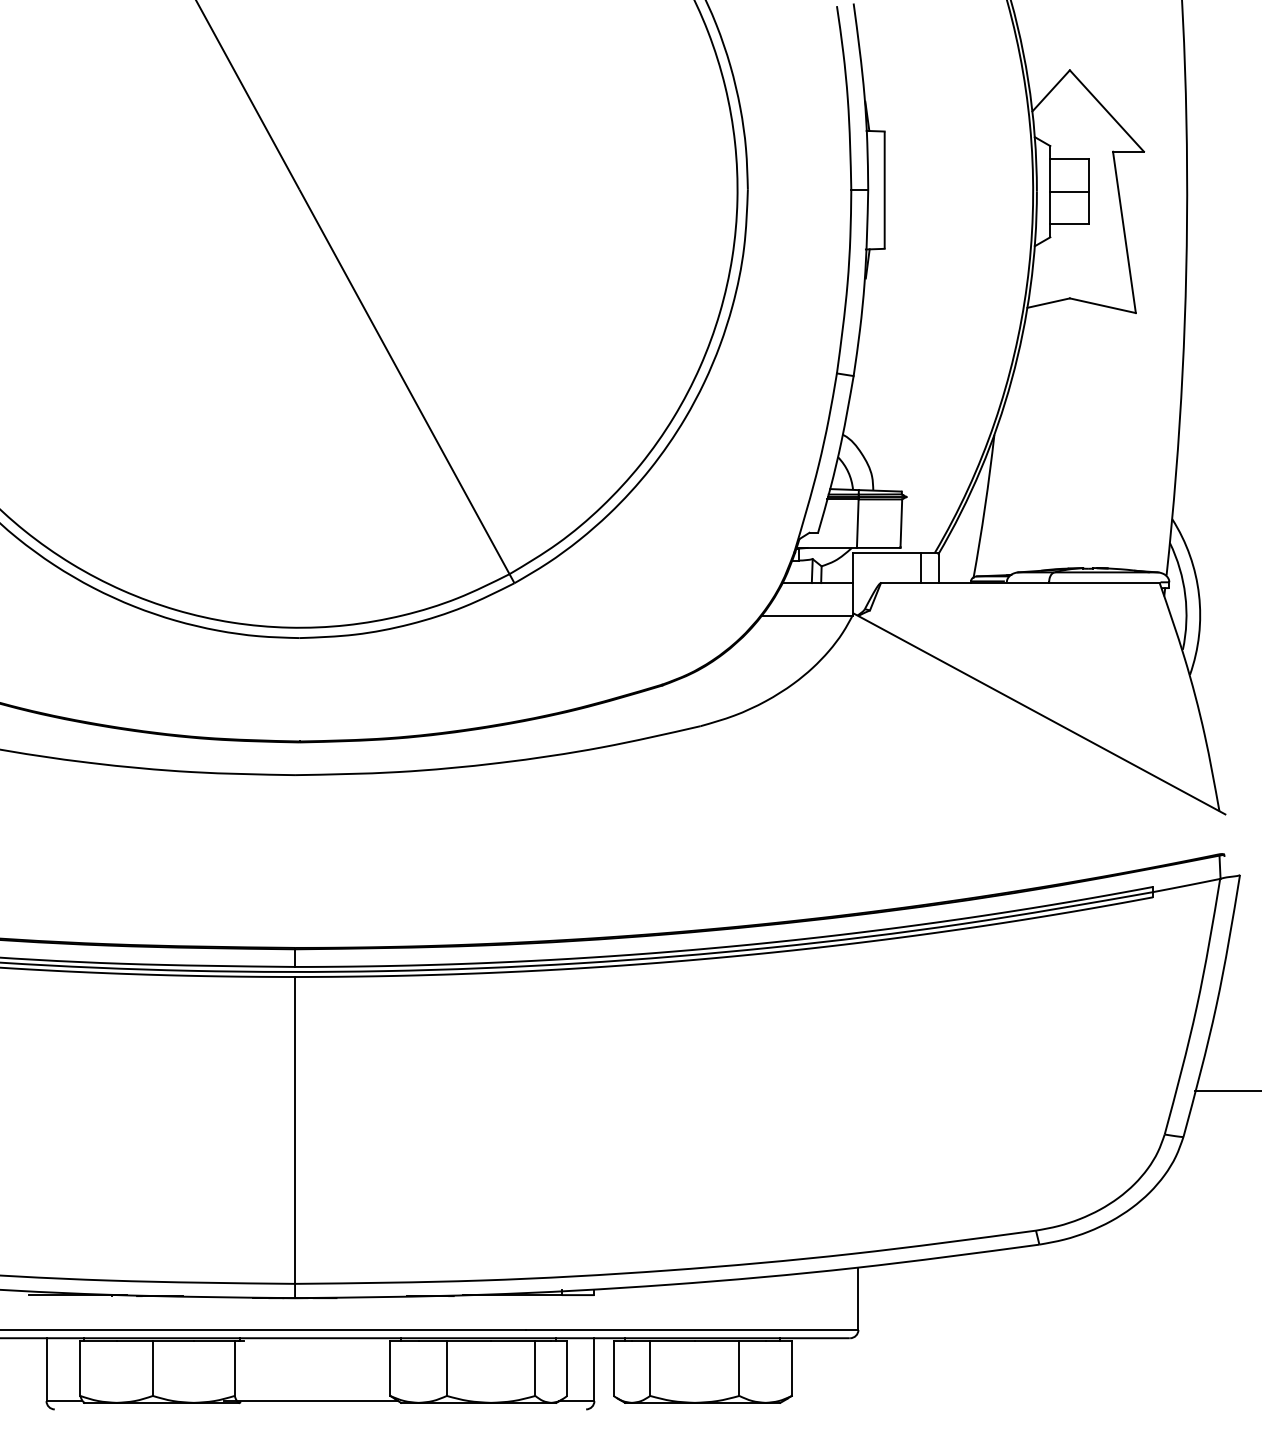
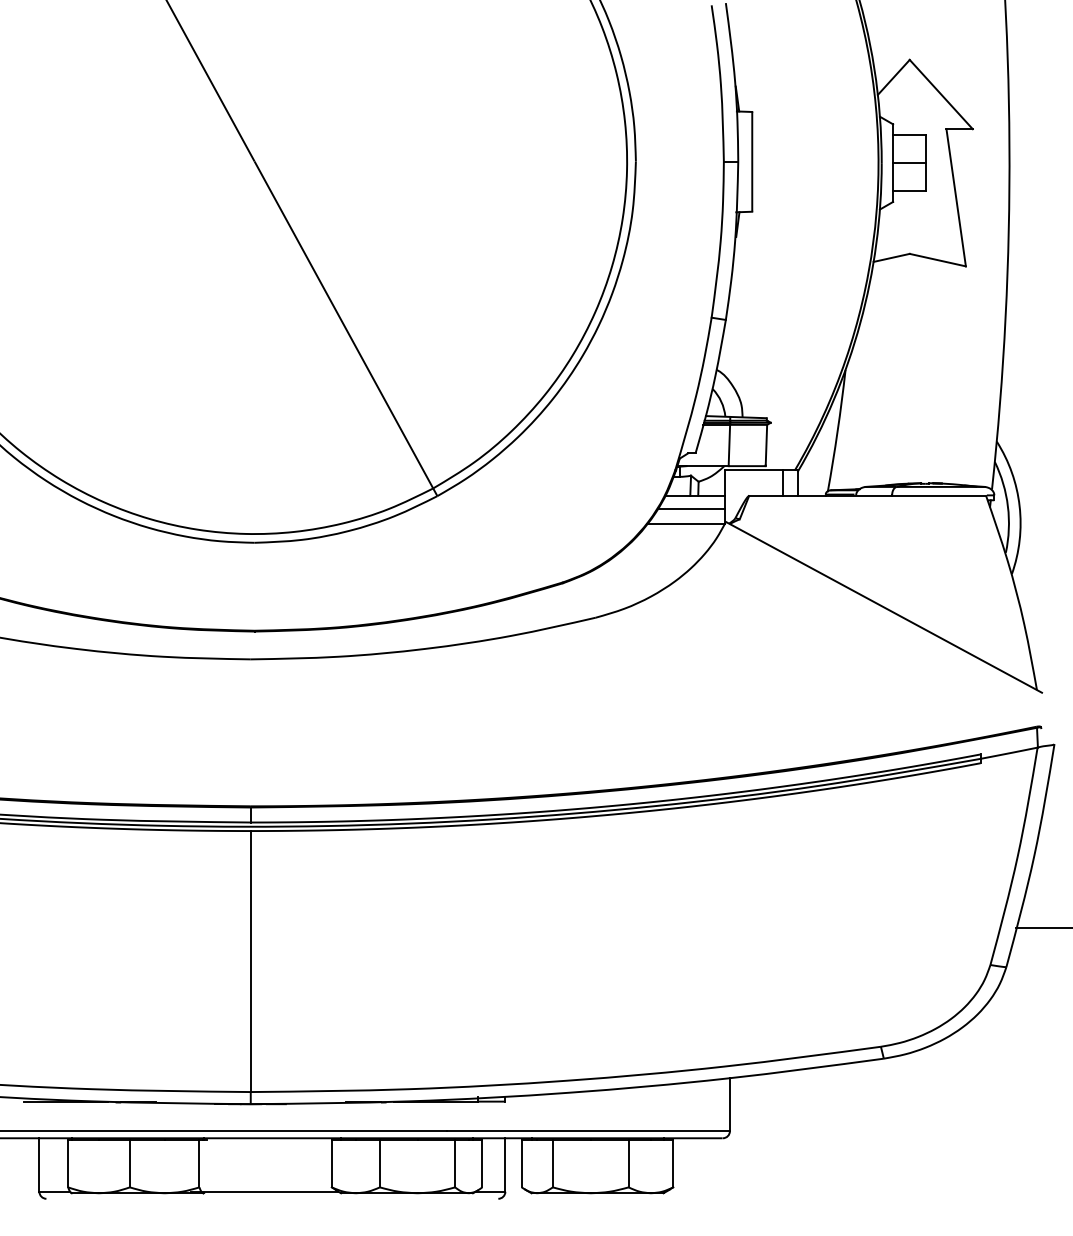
line: (812, 598) -> (690, 509), added

